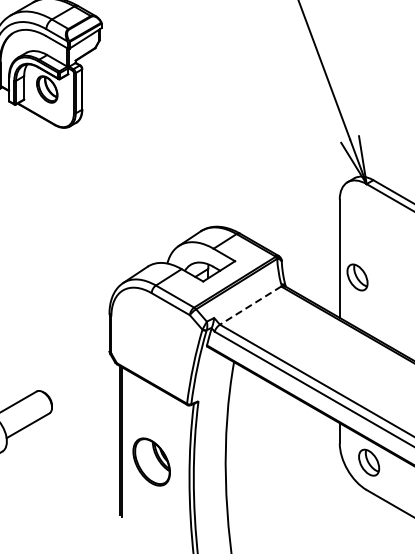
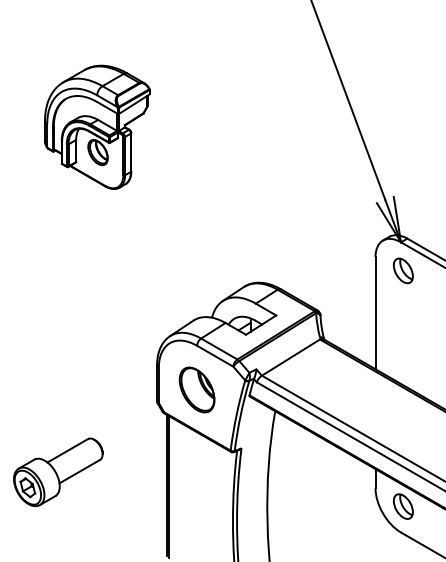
part: (357, 277) -> (403, 270), moved
line: (250, 305) -> (290, 357), dashed -> solid
part: (151, 461) -> (196, 389), moved

